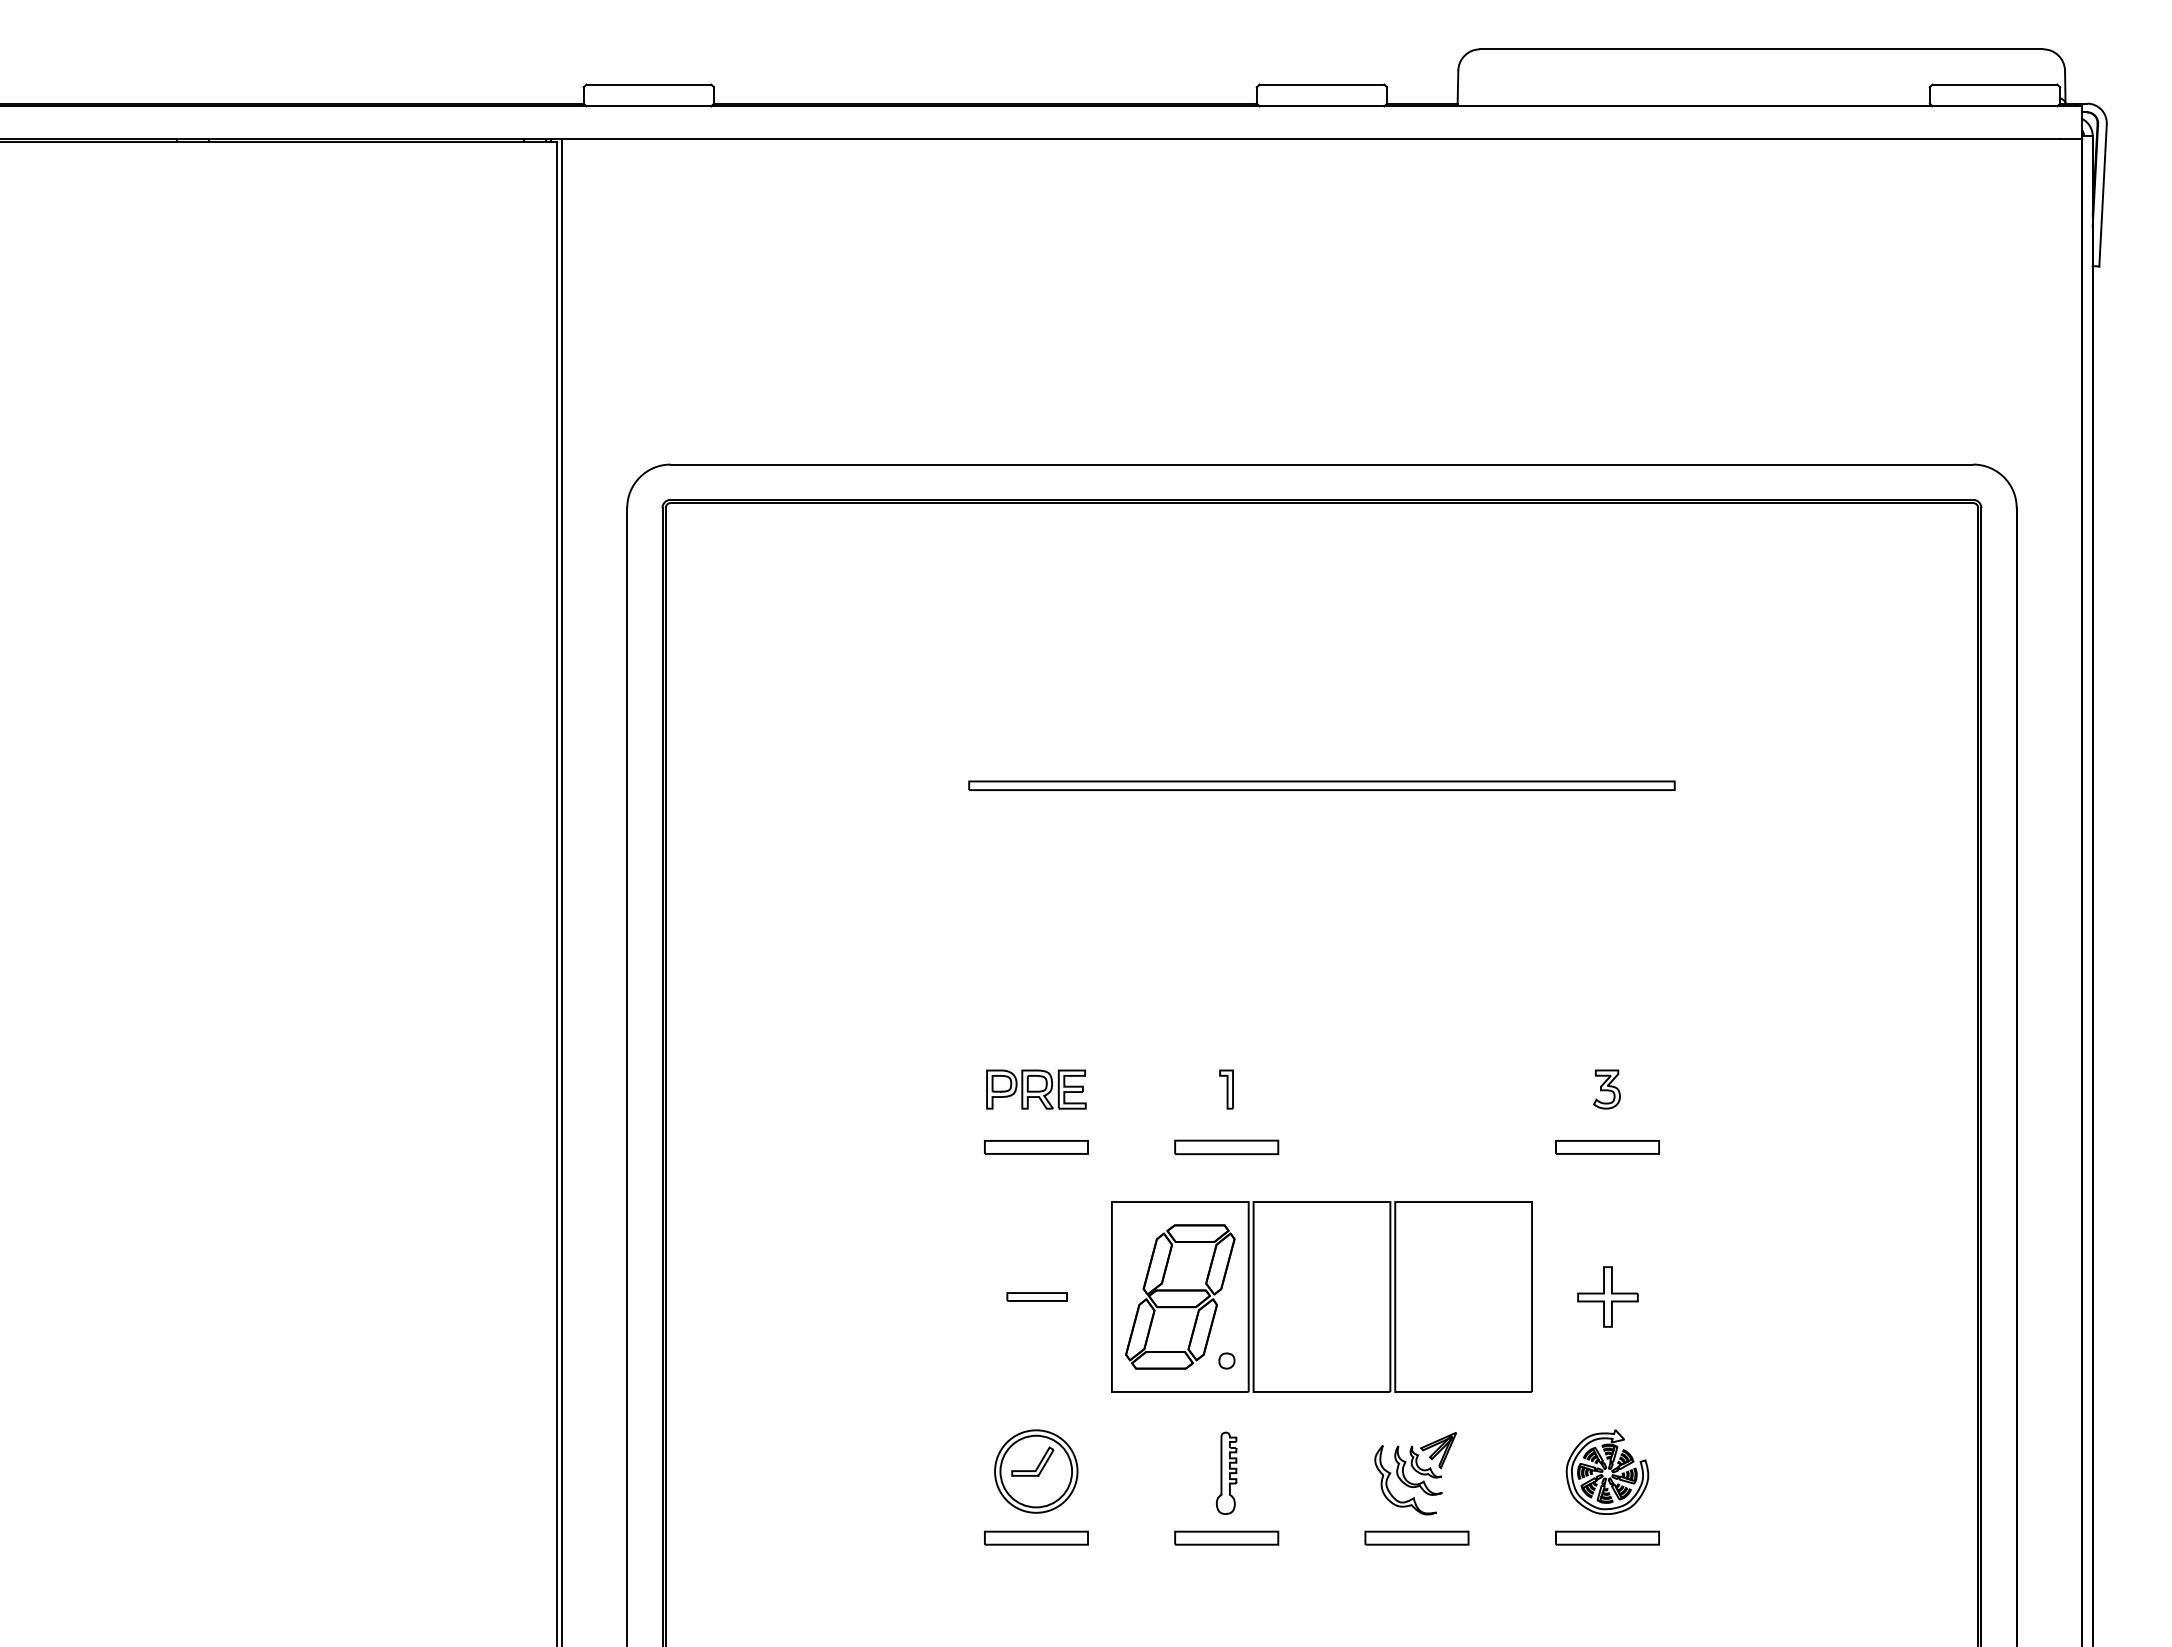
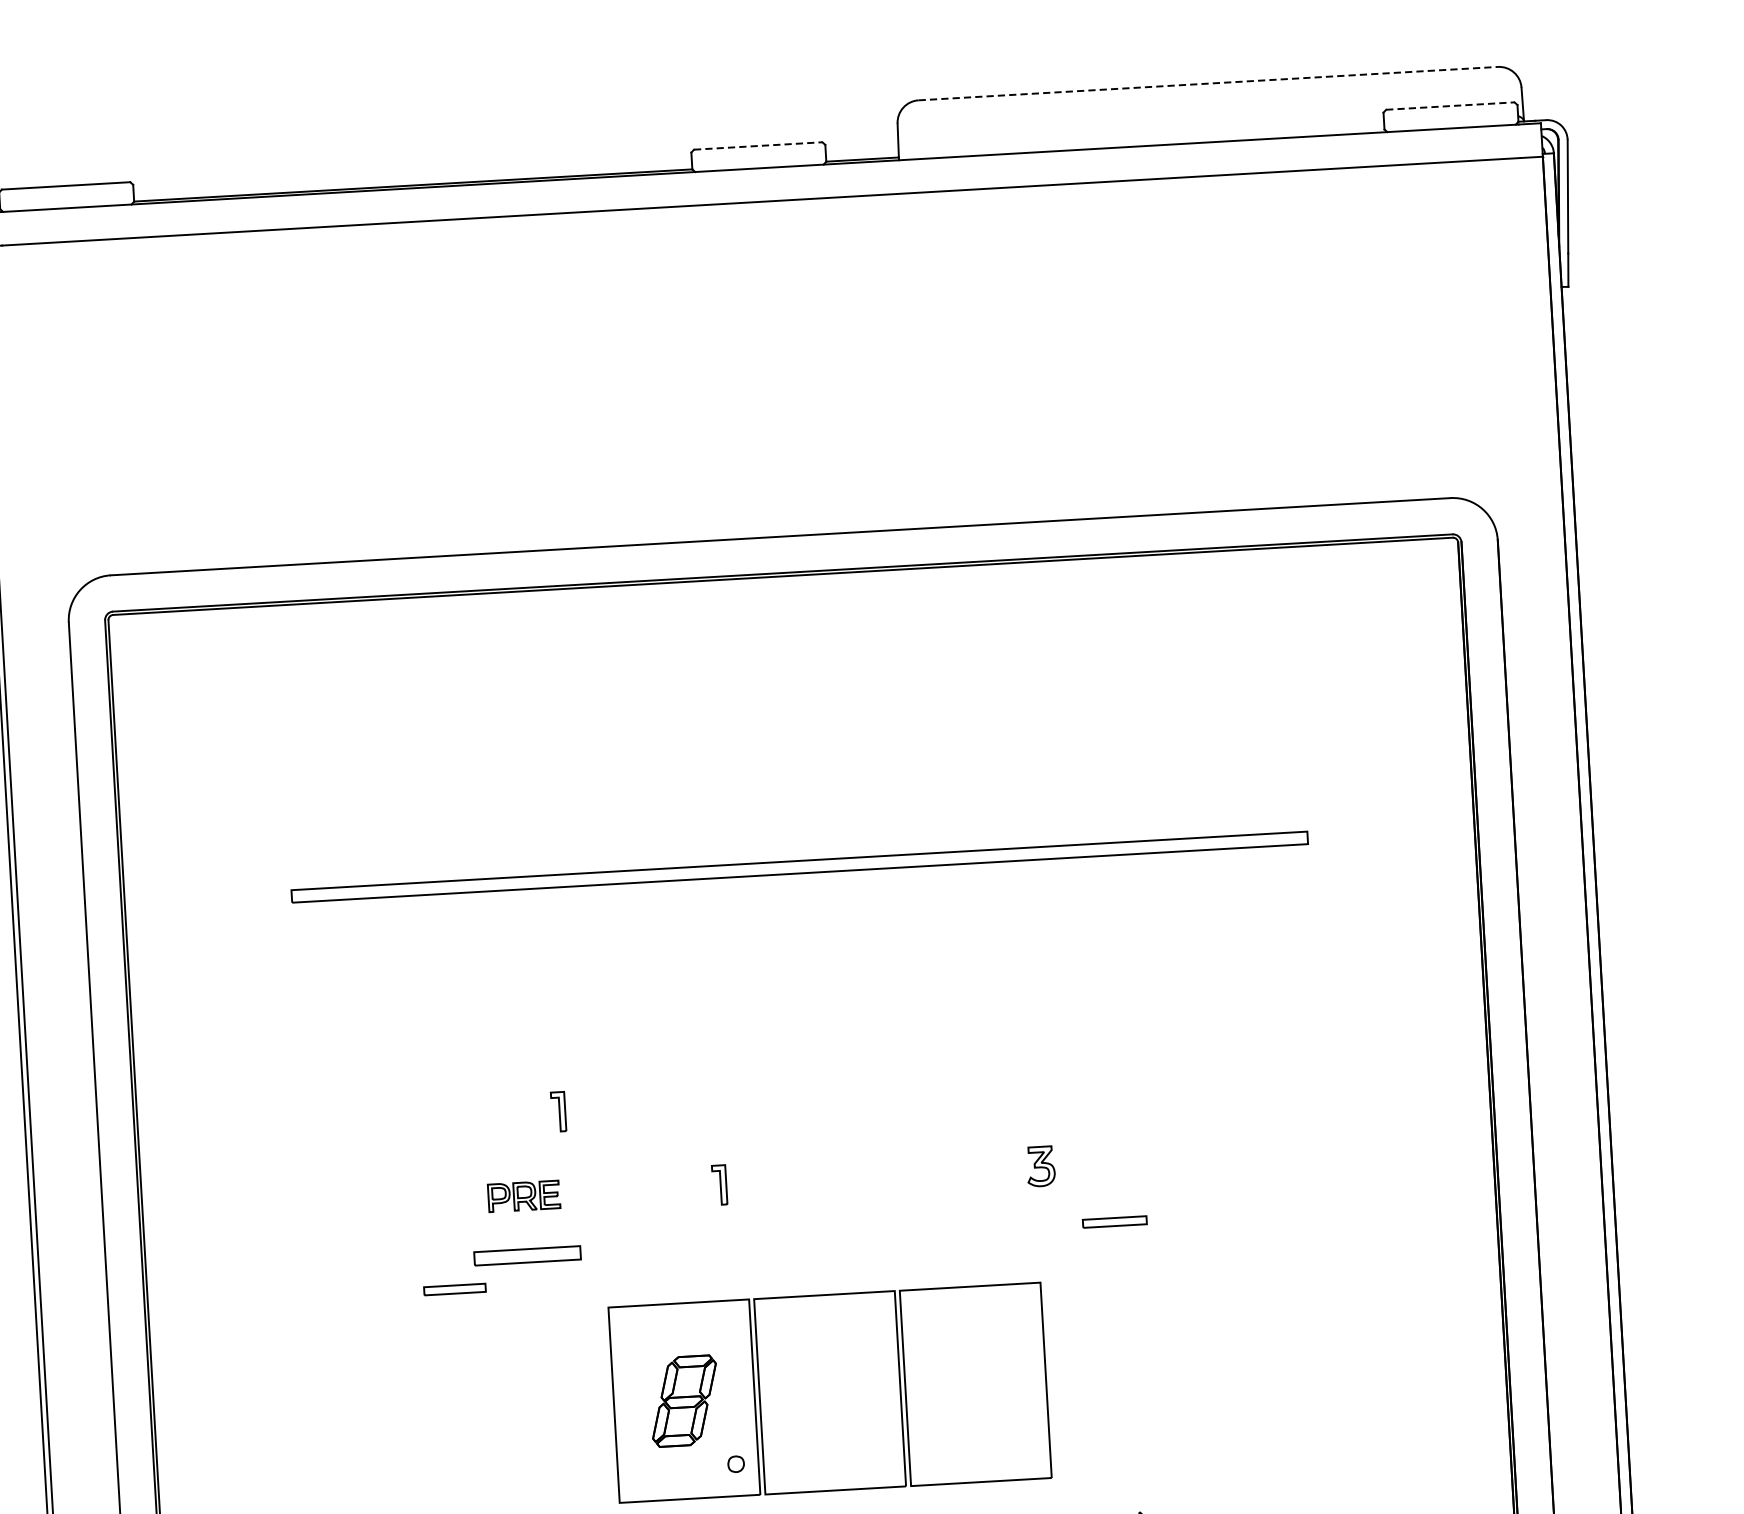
line: (1761, 49) -> (1208, 83), solid -> dashed
line: (1322, 84) -> (758, 145), solid -> dashed
line: (1995, 84) -> (1450, 105), solid -> dashed
part: (1321, 785) -> (799, 866), size x1.4
part: (1074, 1009) -> (558, 1111), added
part: (1036, 1089) -> (524, 1196), size x0.7
part: (1606, 1089) -> (1040, 1166), moved
part: (1226, 1147) -> (723, 1244), removed
part: (1607, 1147) -> (1114, 1222), size x0.6
part: (1036, 1296) -> (454, 1289), moved
part: (1180, 1296) -> (684, 1400), size x0.6
part: (1607, 1296) -> (1123, 1375), removed

